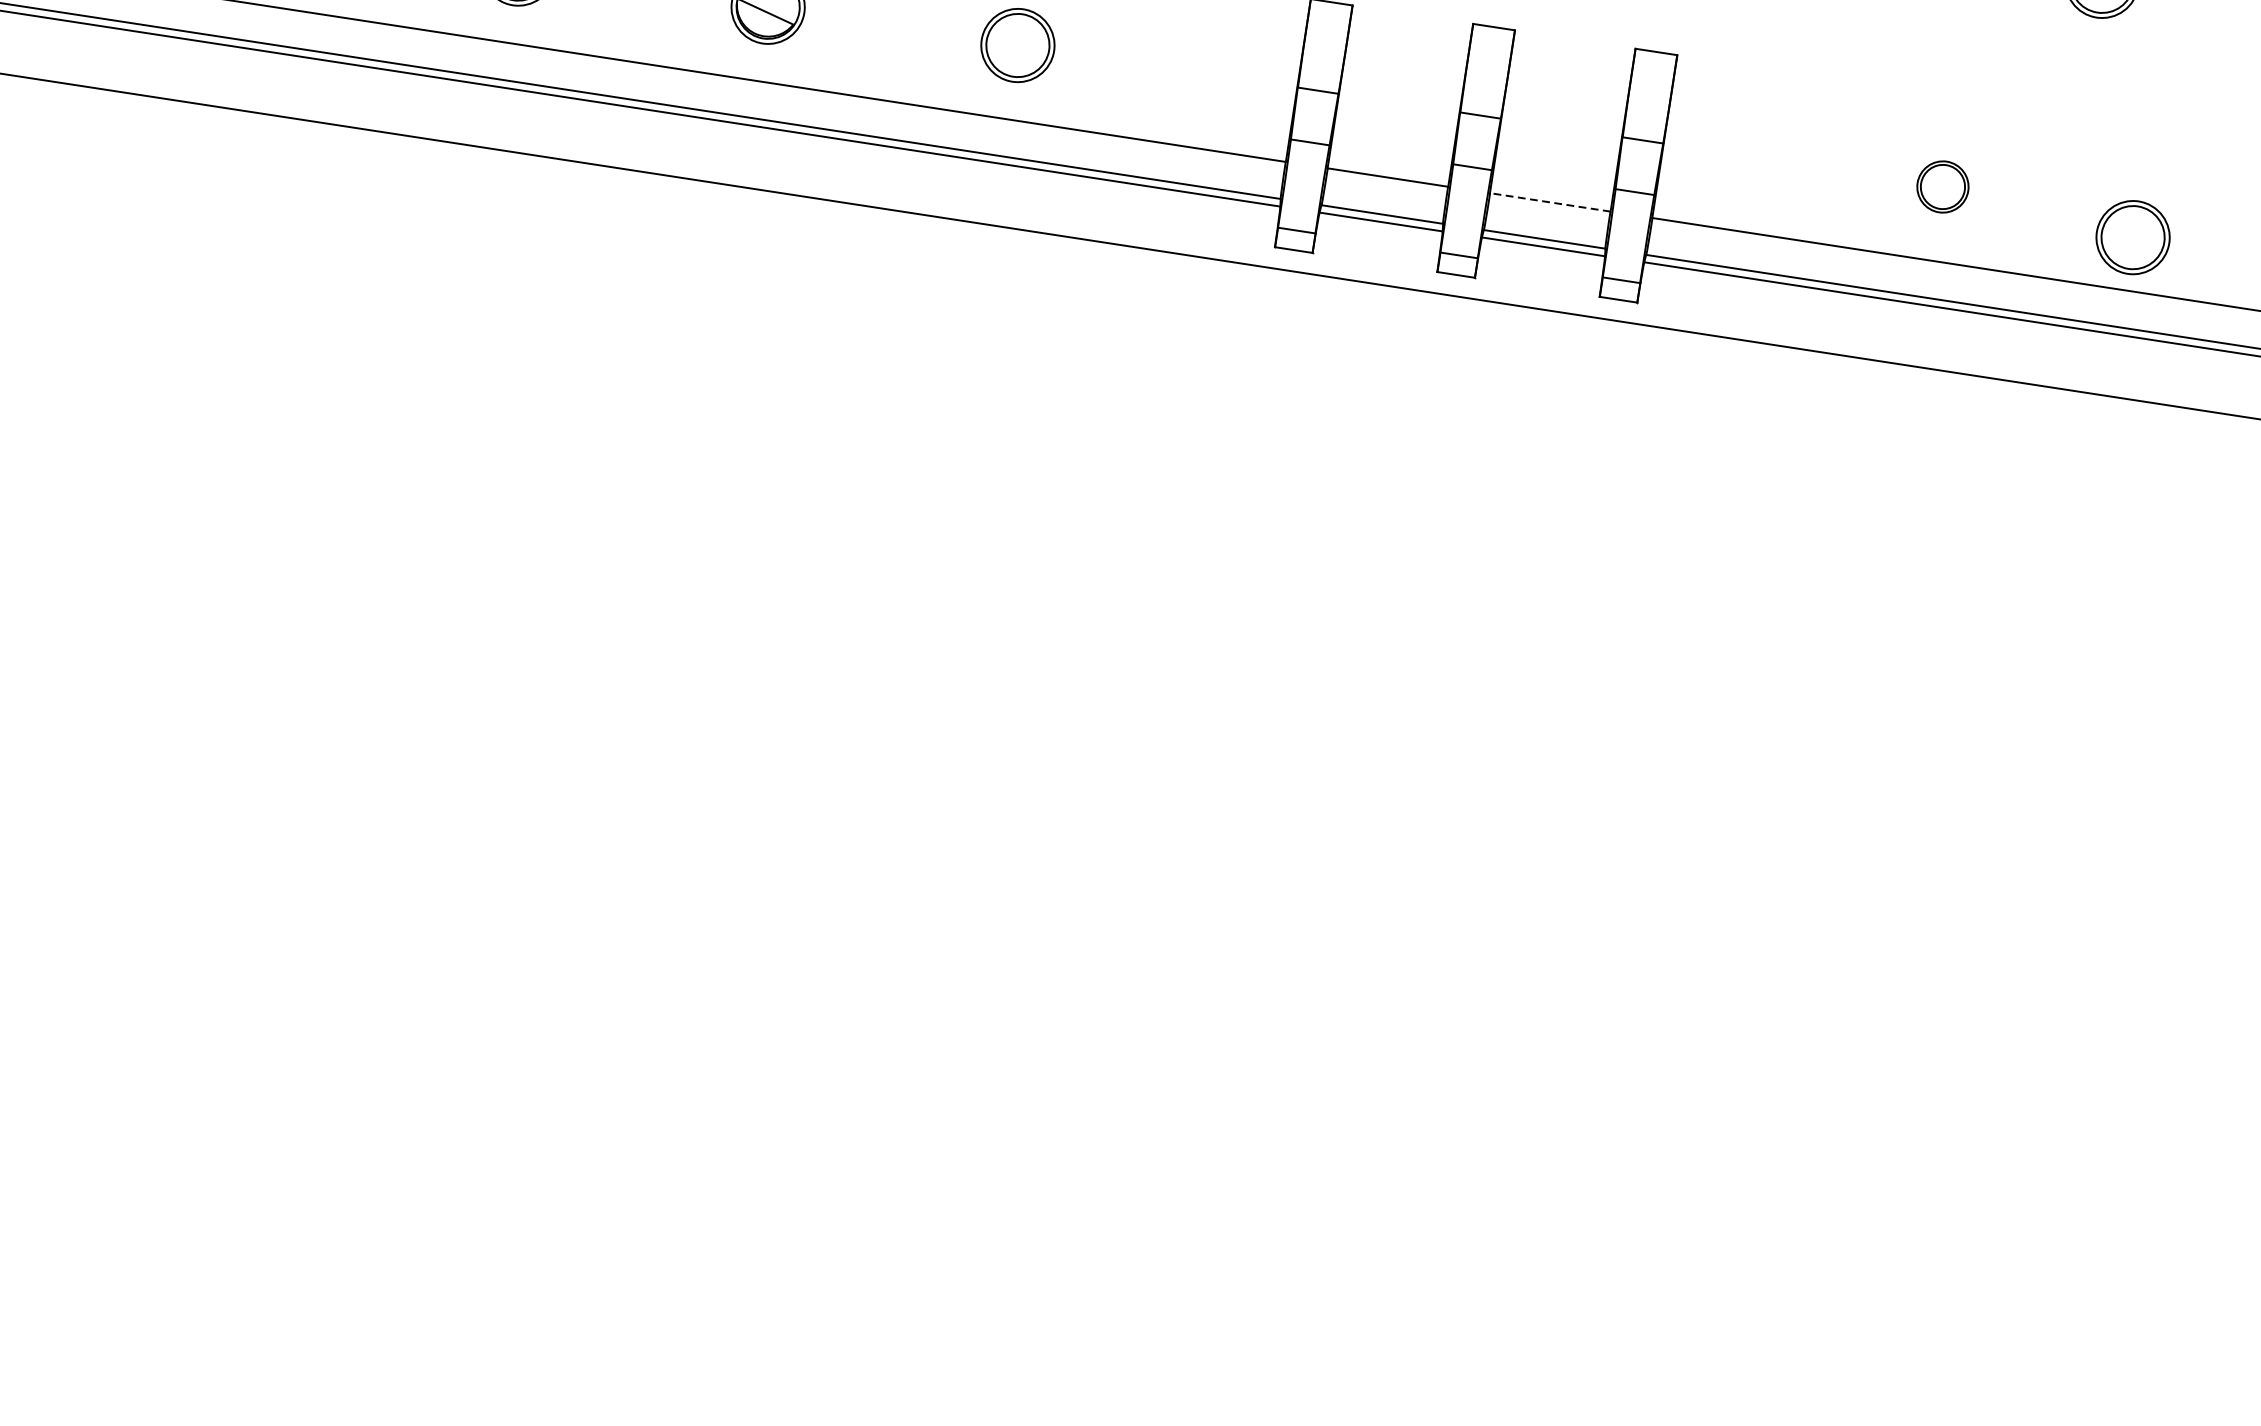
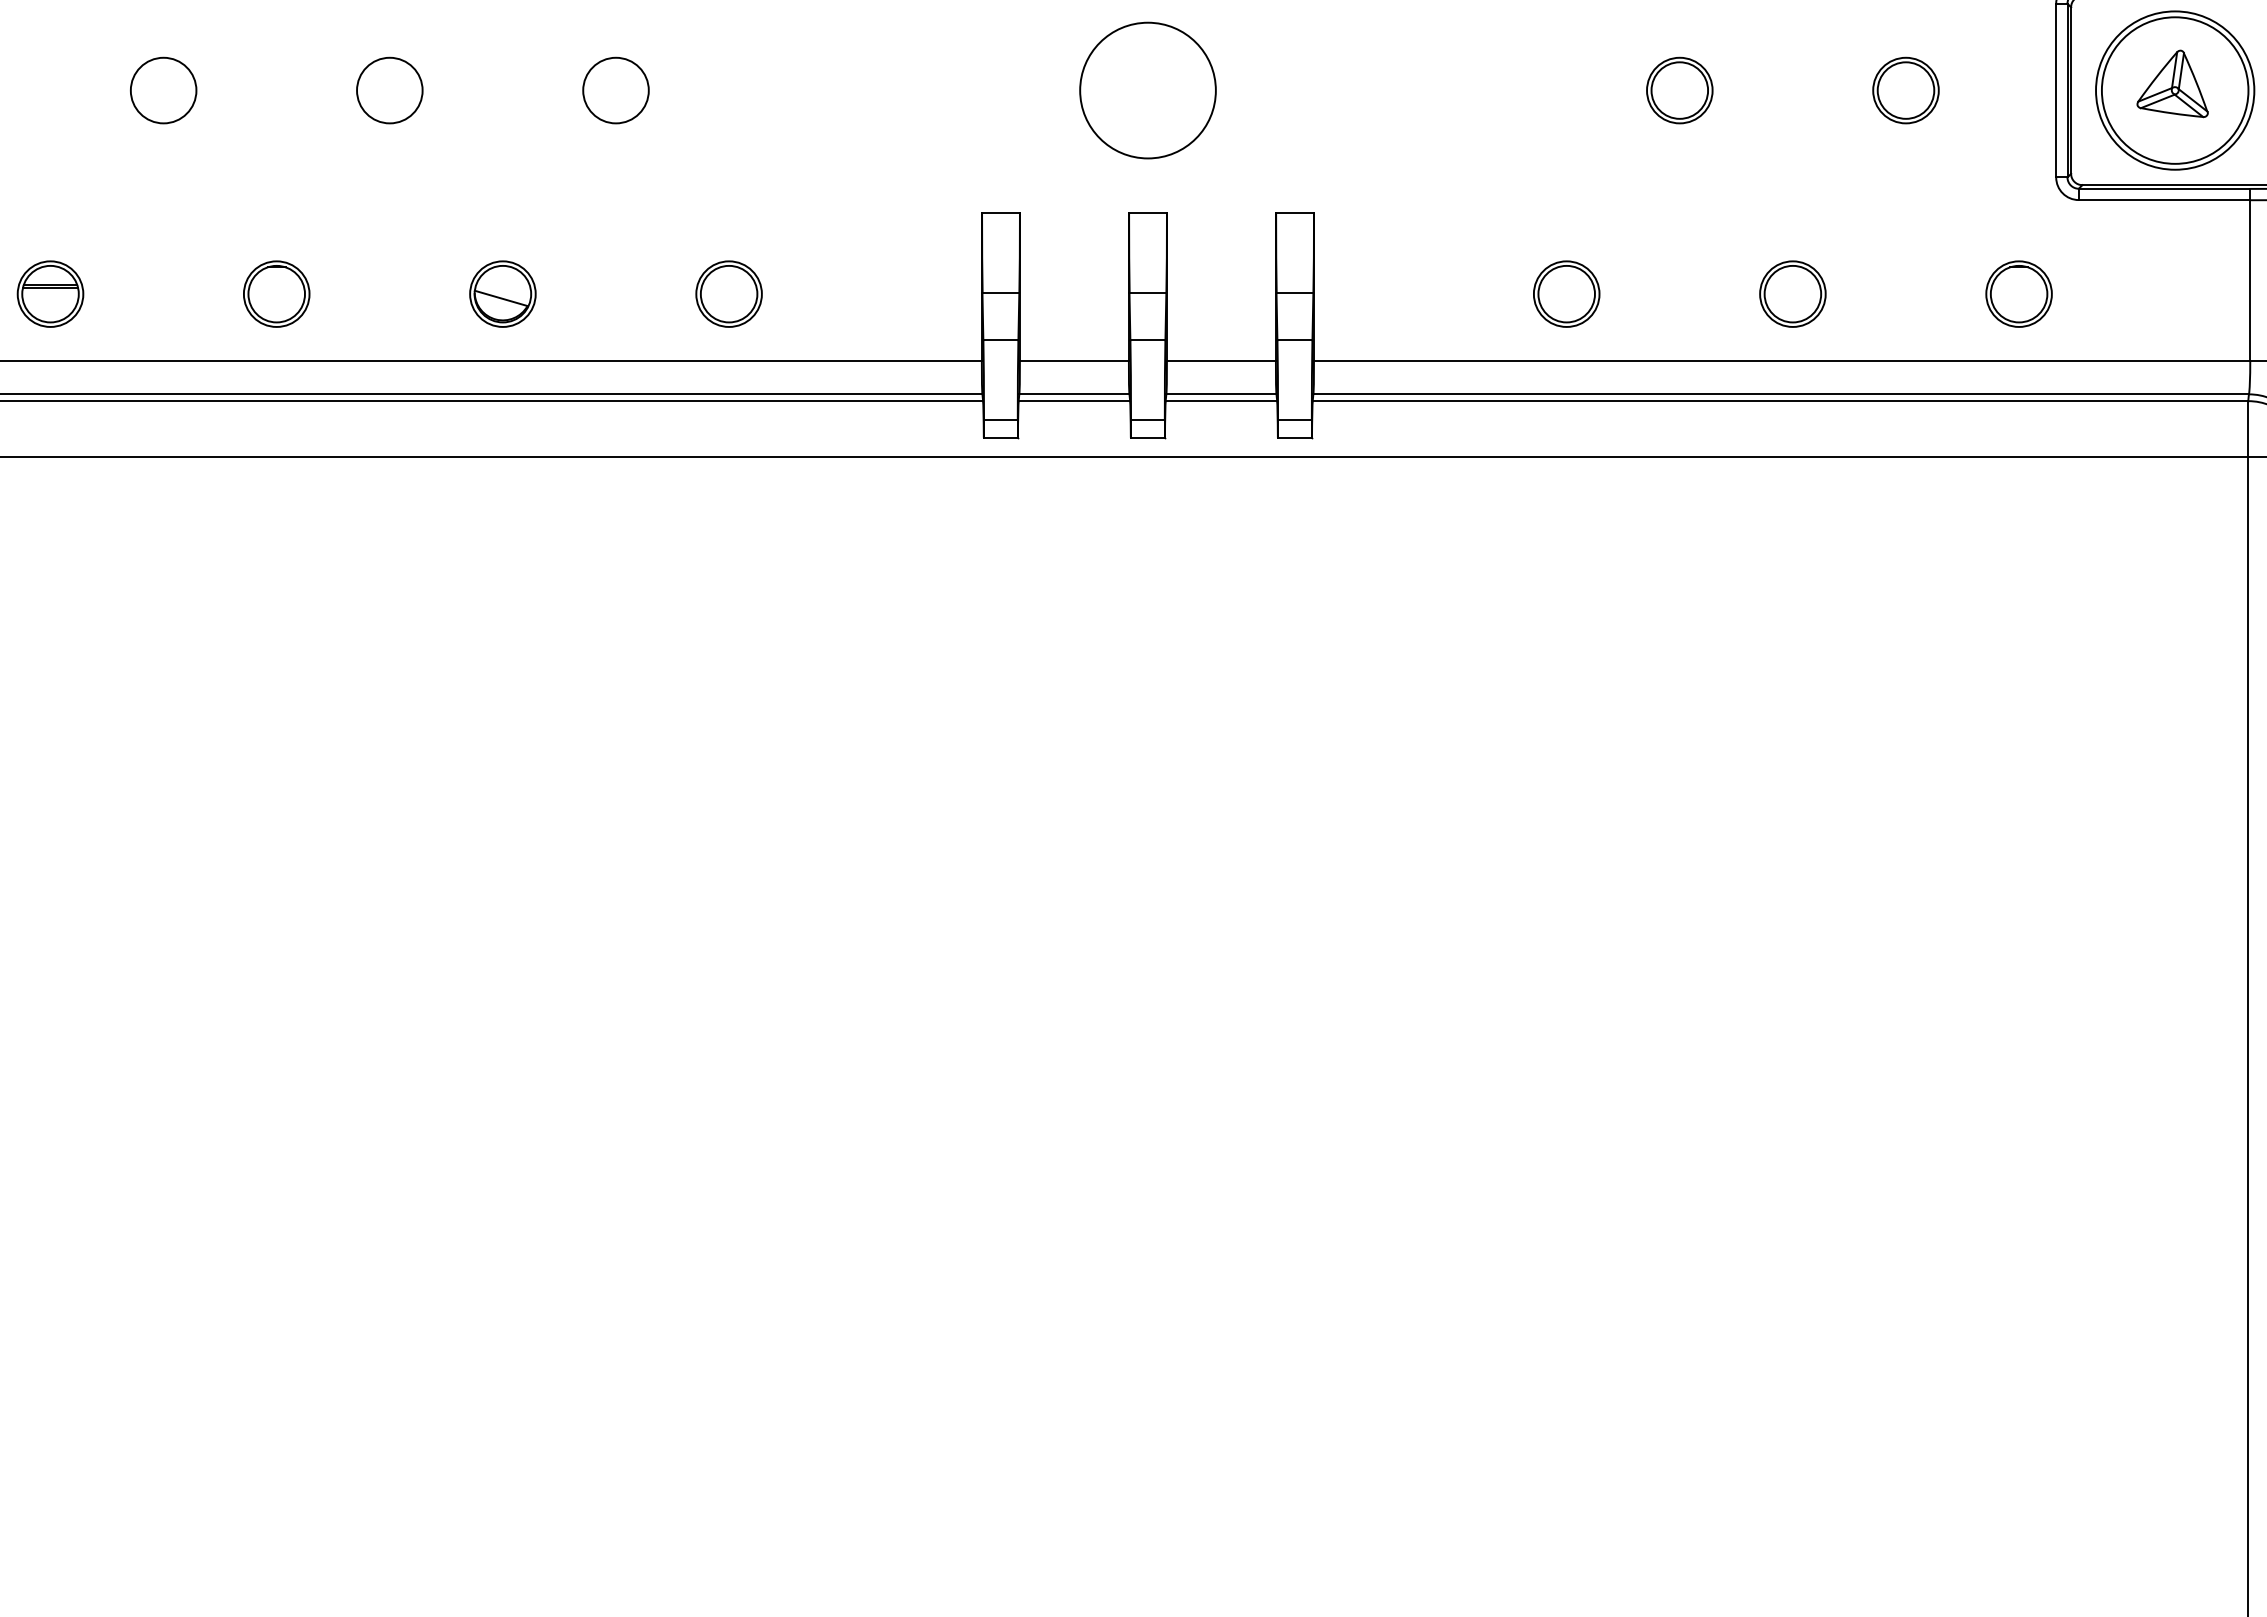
part: (1942, 186) -> (1566, 293), size x1.43
line: (1550, 201) -> (1221, 360), dashed -> solid
part: (2132, 236) -> (1792, 293), moved

